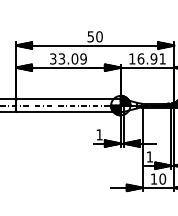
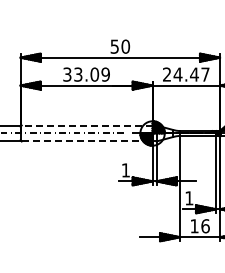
text: (147, 58) -> (186, 74), 16.91 -> 24.47
line: (68, 99) -> (86, 125), solid -> dashed
line: (69, 111) -> (87, 141), solid -> dashed
text: (162, 178) -> (205, 225), 10 -> 16

